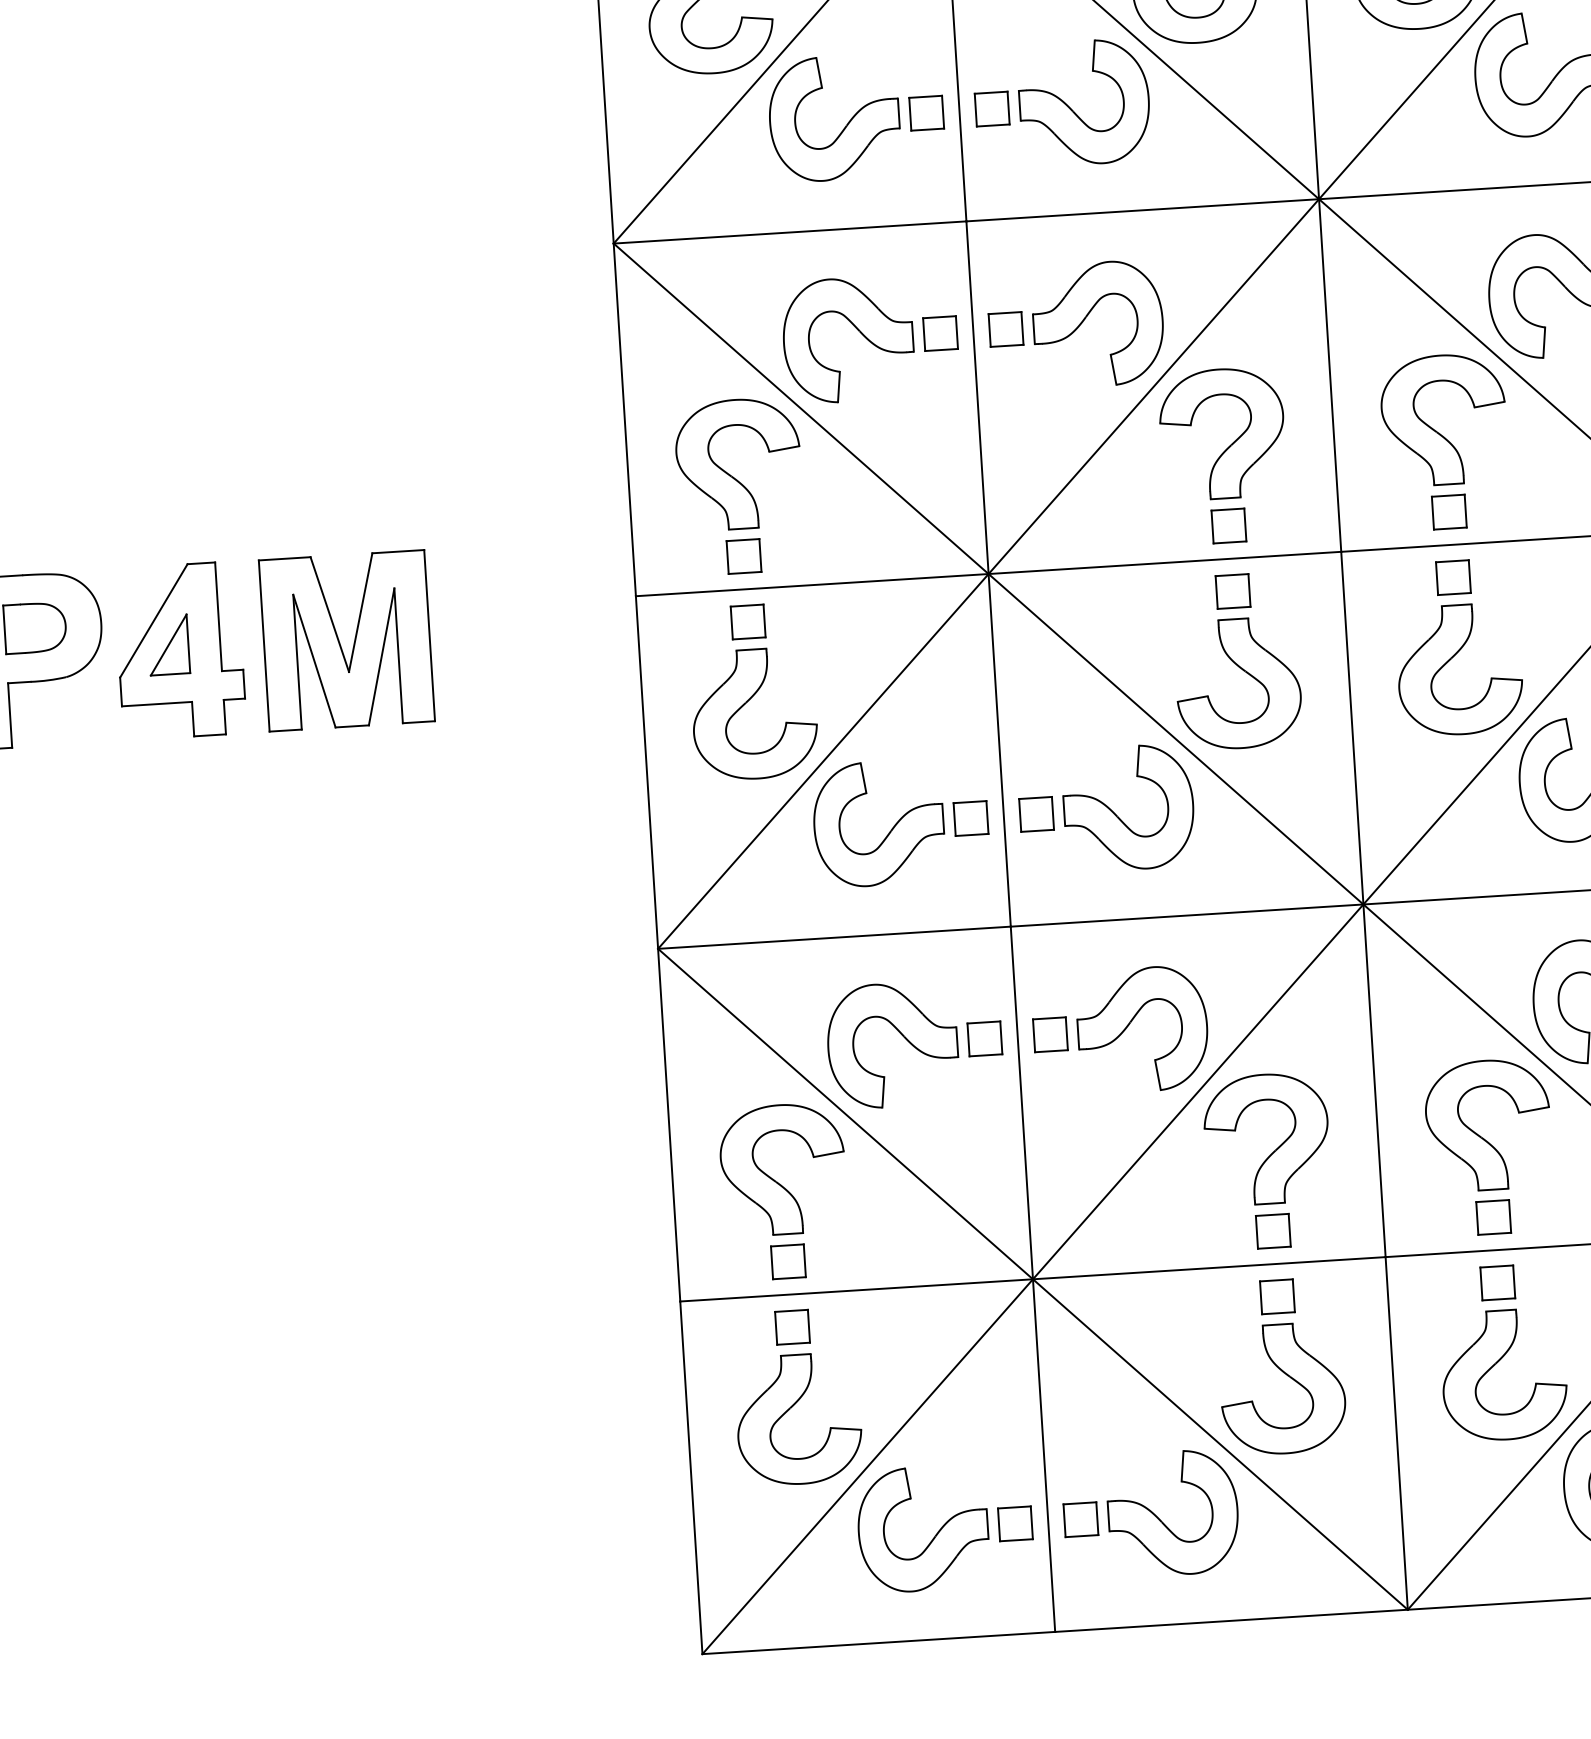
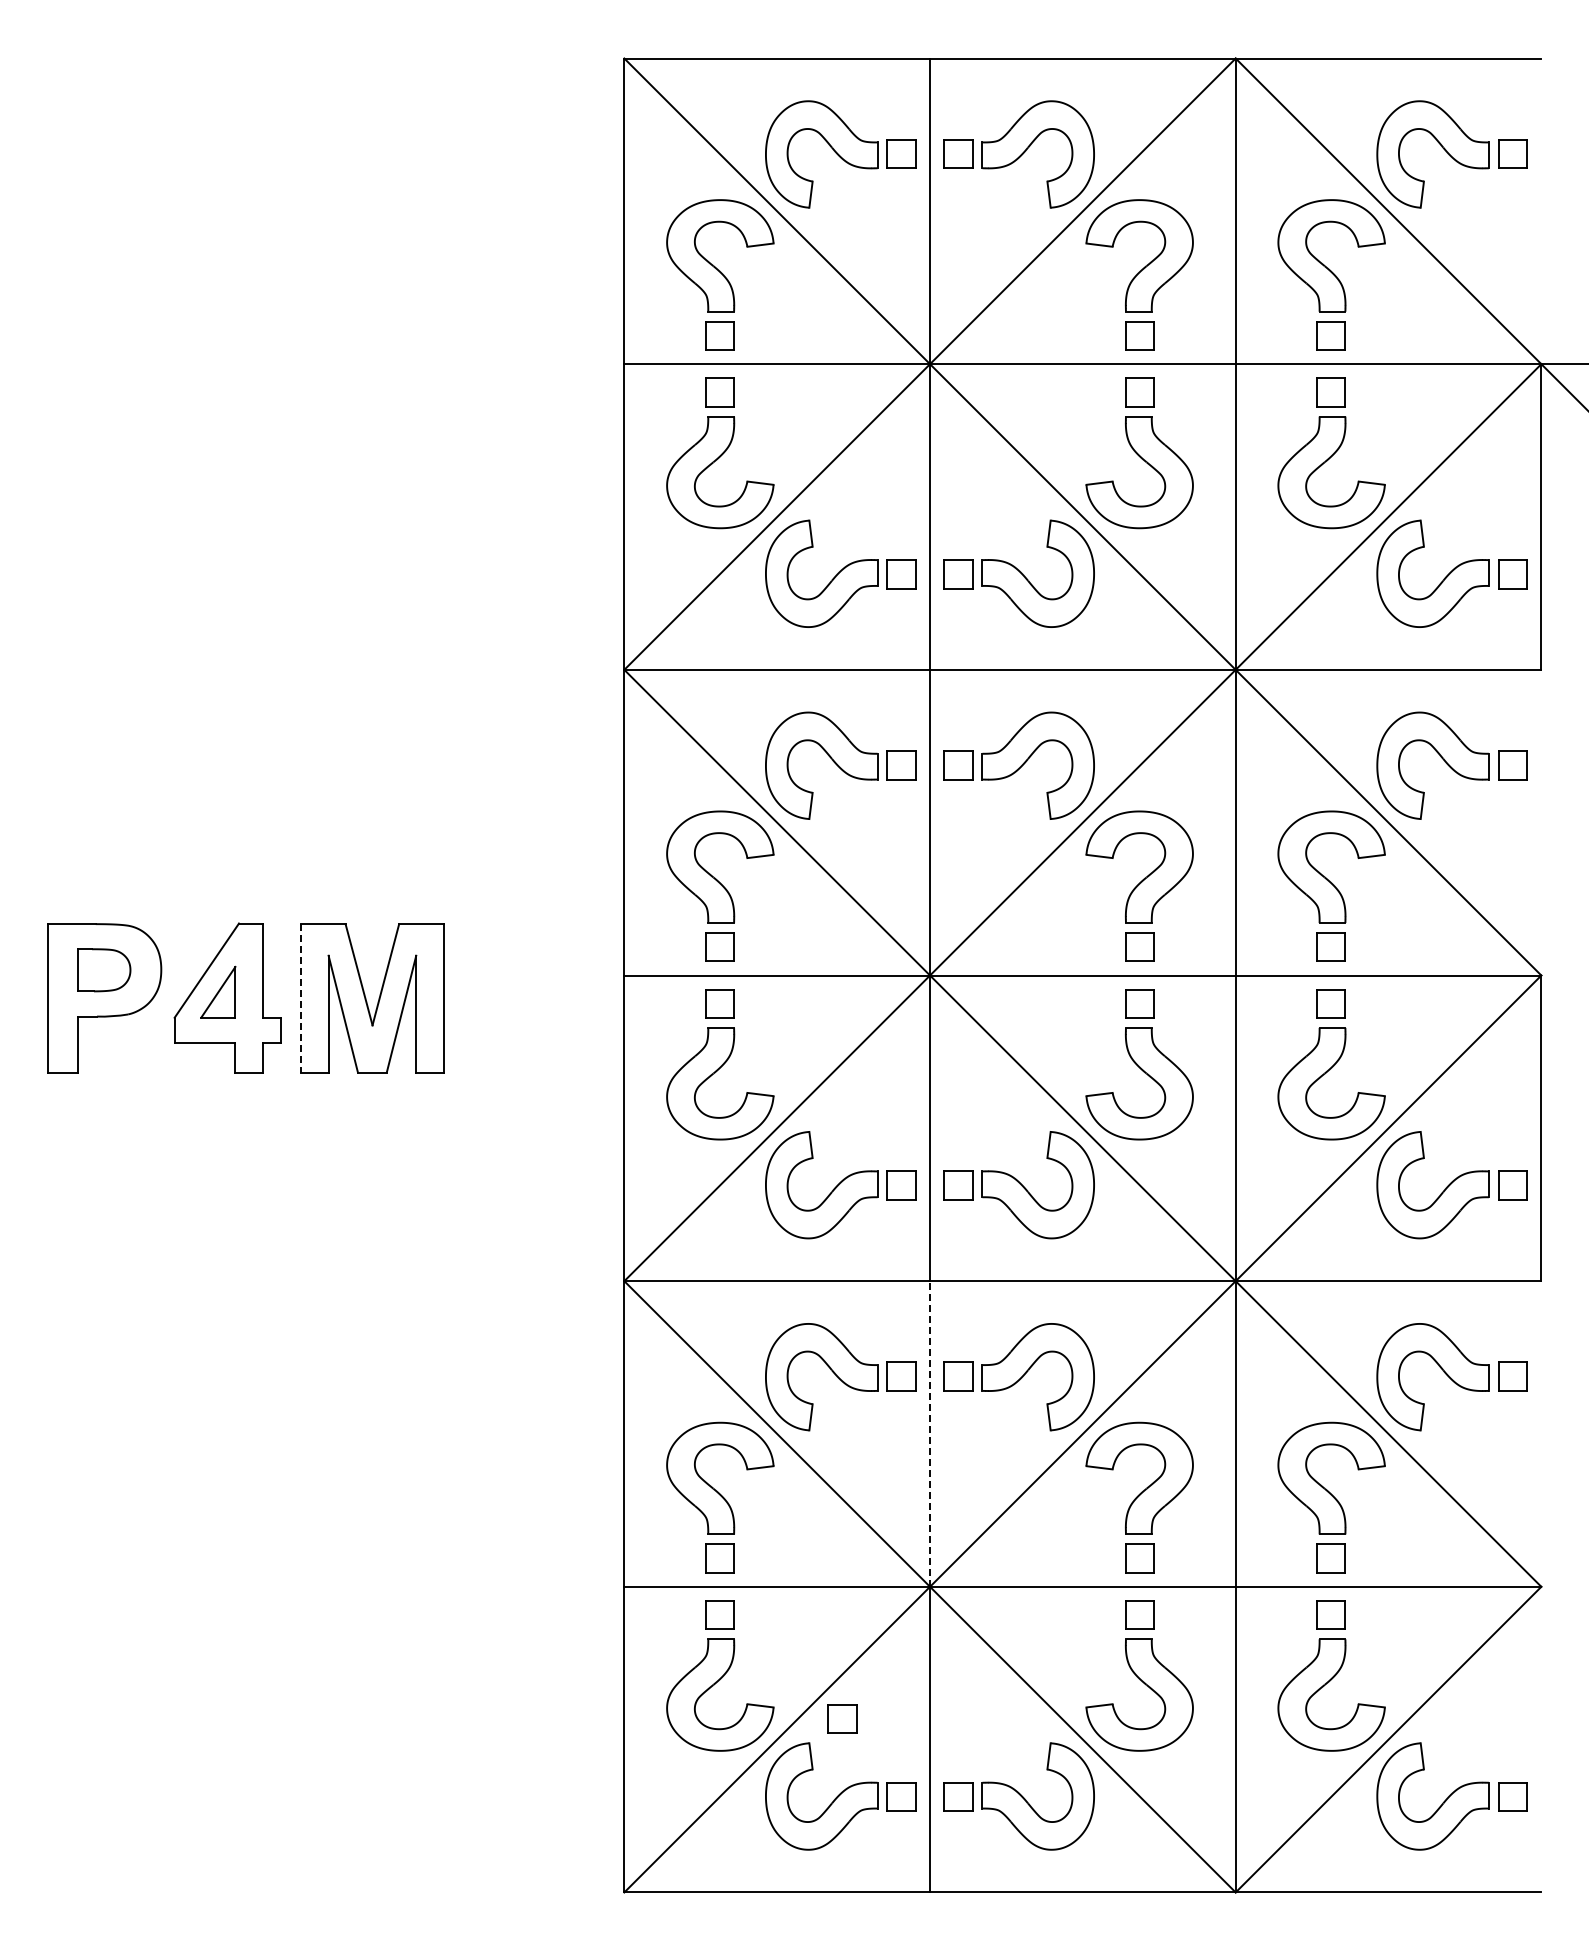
line: (263, 646) -> (300, 998), solid -> dashed
line: (1022, 1102) -> (930, 1433), solid -> dashed
part: (941, 1437) -> (842, 1718), added

